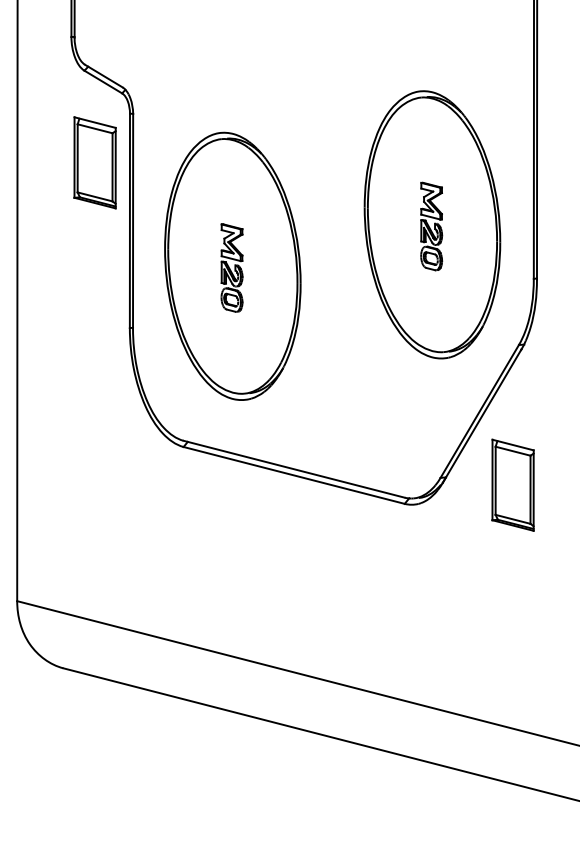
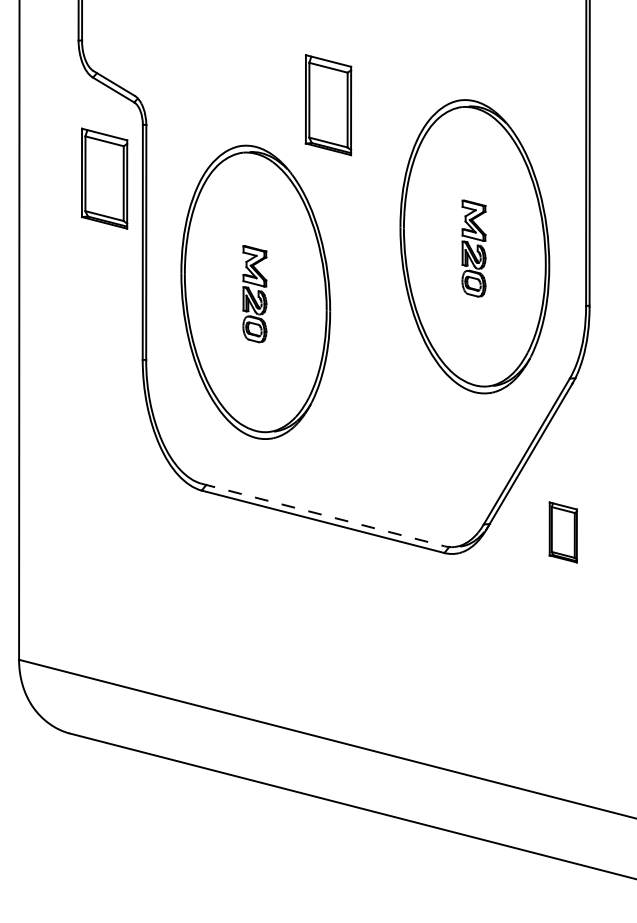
part: (298, 95) -> (327, 104), added
line: (294, 469) -> (323, 515), solid -> dashed
part: (512, 484) -> (562, 531), size x0.6

